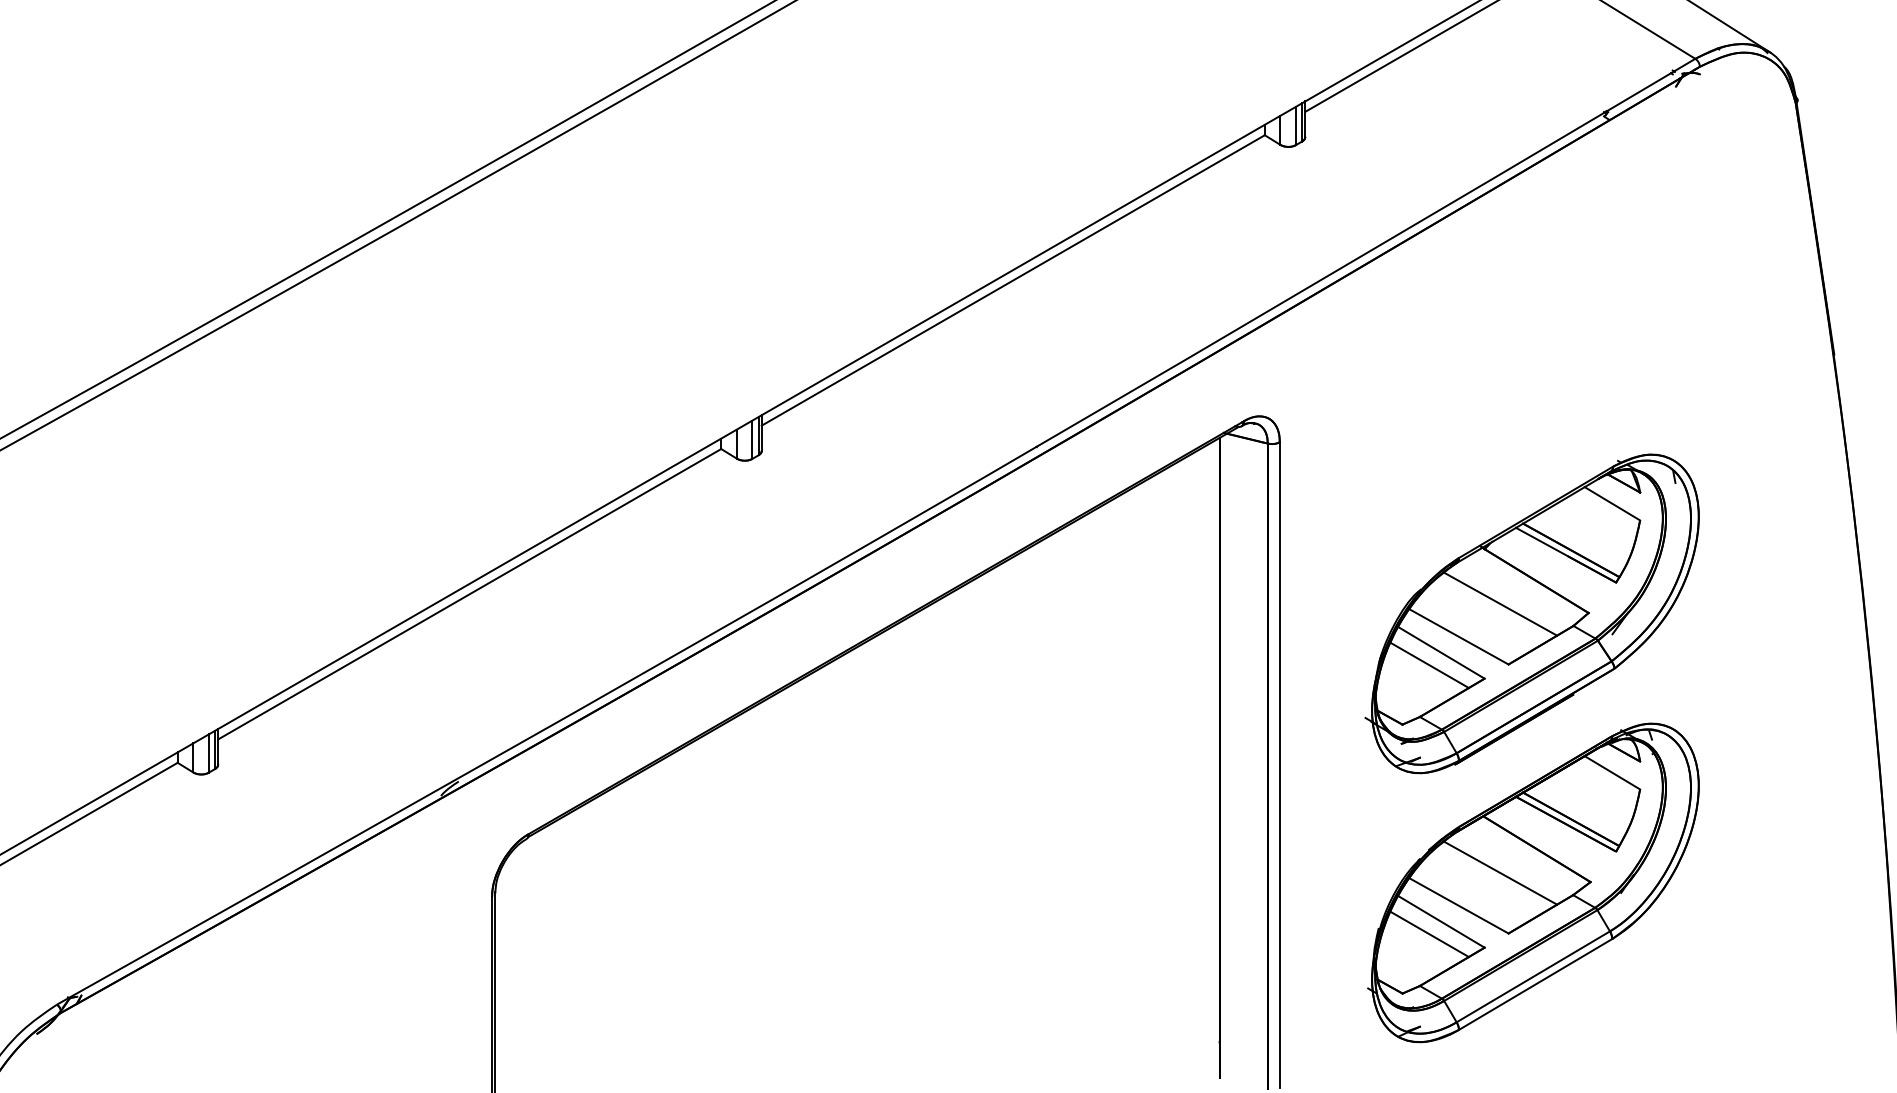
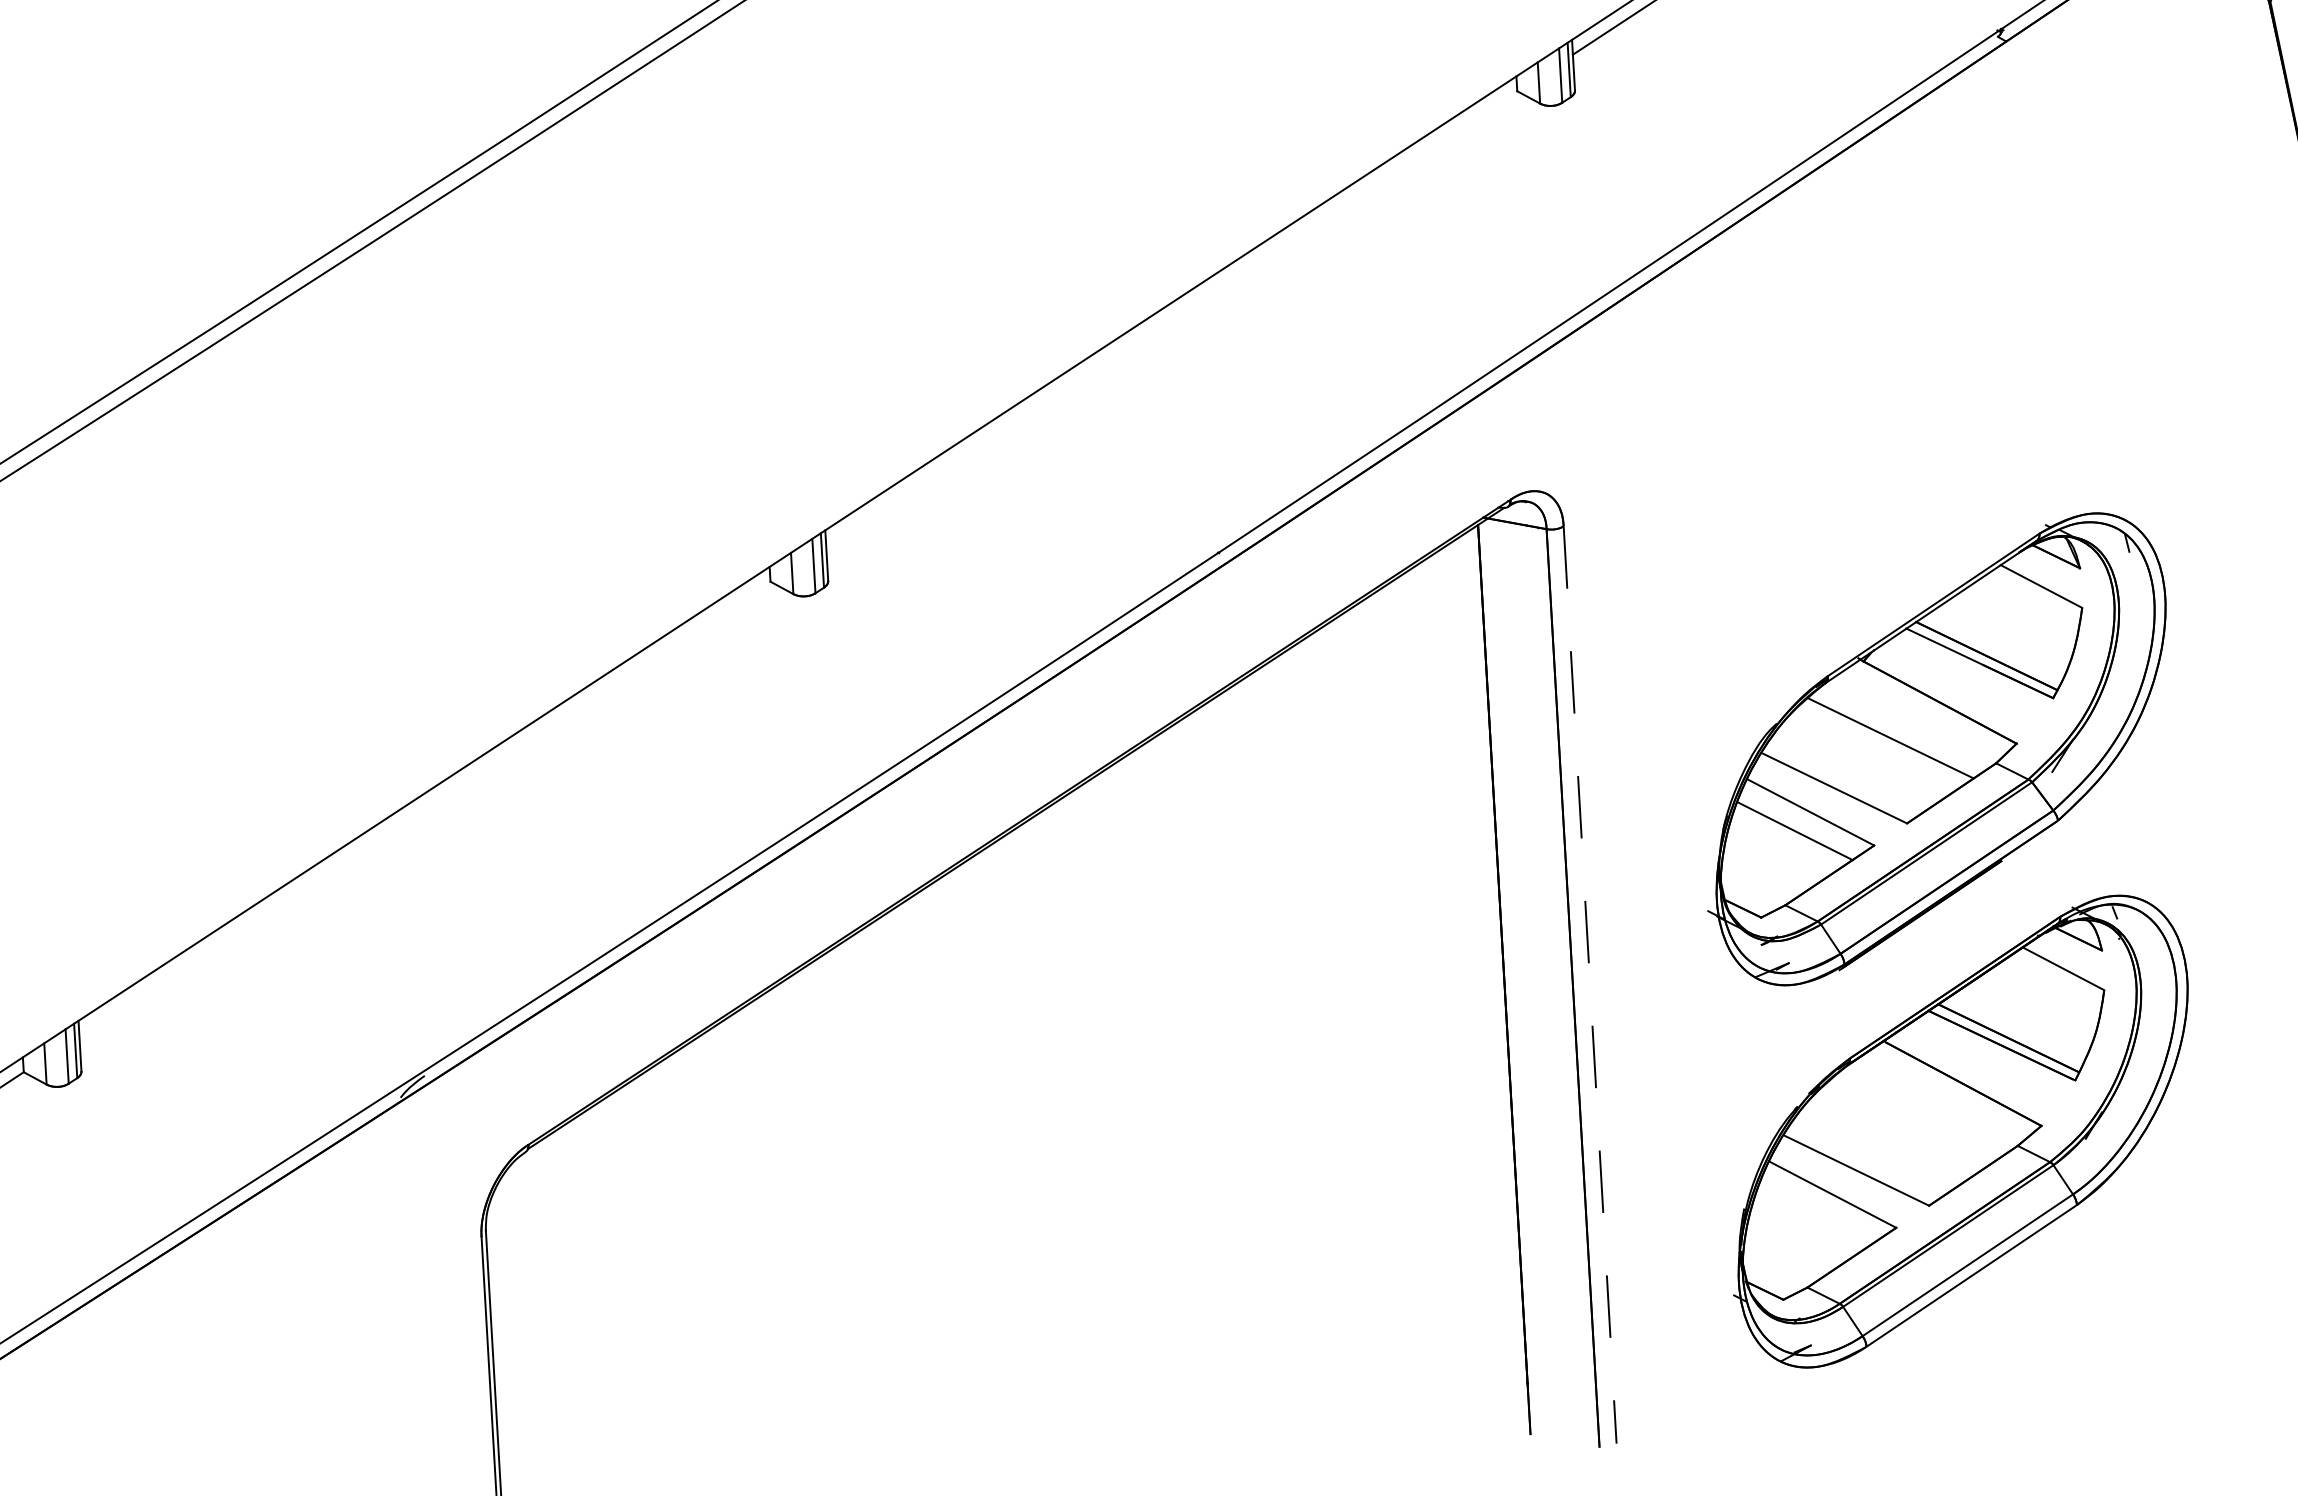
line: (1012, 280) -> (1170, 318), removed
line: (469, 594) -> (424, 809), removed
line: (1279, 765) -> (1589, 985), solid -> dashed
line: (1500, 873) -> (1912, 1121), removed
line: (1429, 934) -> (1816, 1213), removed

